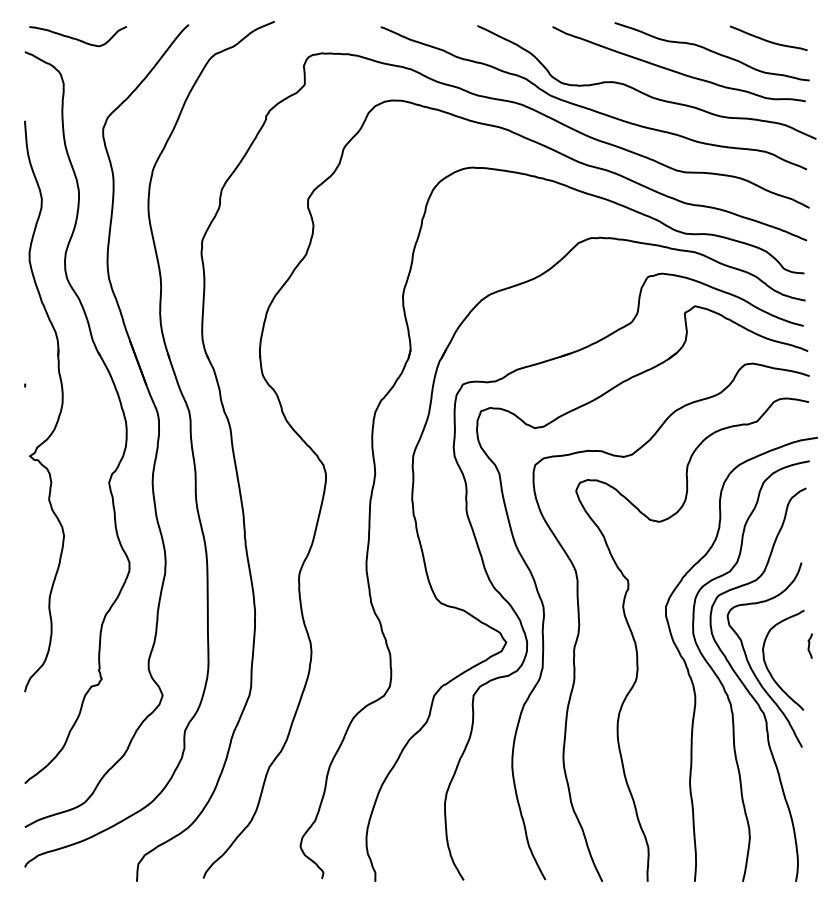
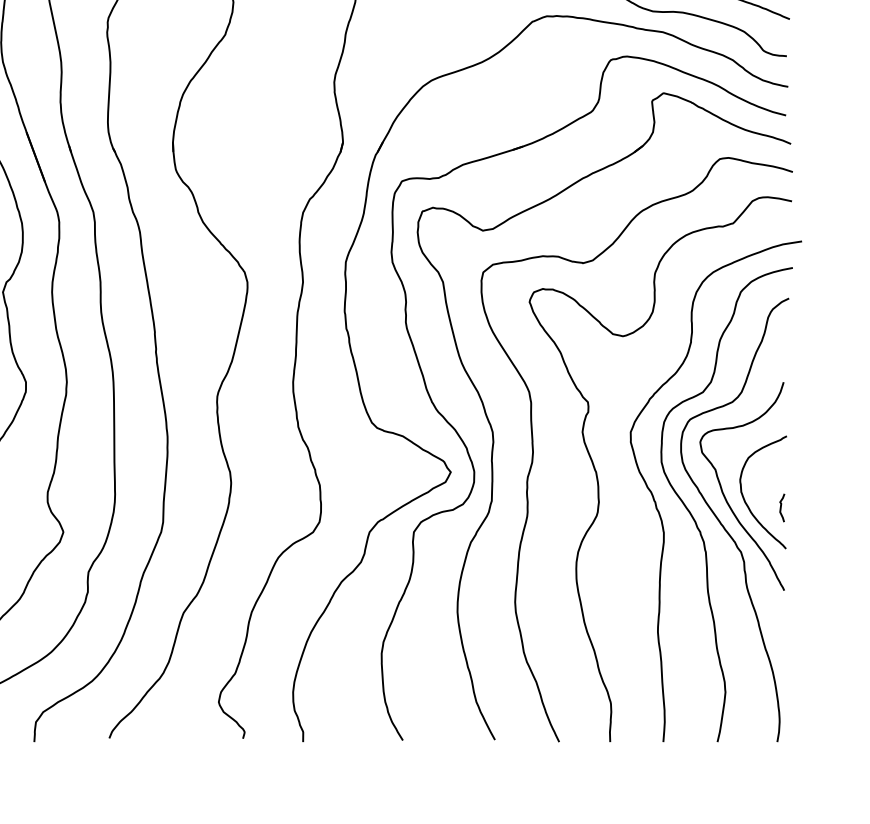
curve: (809, 645) -> (781, 507), moved

